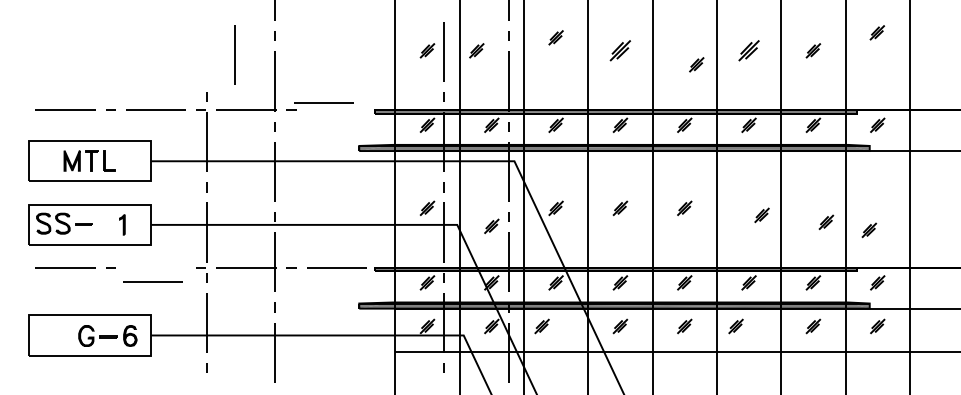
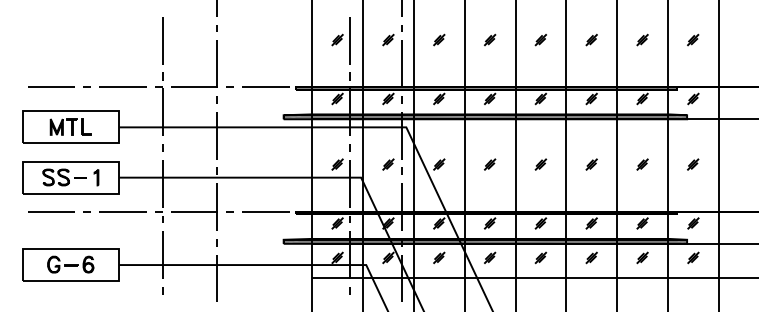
part: (877, 32) -> (693, 39), moved
part: (555, 37) -> (438, 39), moved
part: (476, 50) -> (388, 39), moved
part: (620, 50) -> (490, 39), size x0.71
part: (748, 50) -> (591, 39), size x0.71
line: (234, 54) -> (162, 40), moved
part: (696, 64) -> (540, 39), moved
line: (323, 102) -> (265, 86), moved
part: (761, 215) -> (591, 164), moved
part: (826, 222) -> (642, 164), moved
part: (64, 223) -> (64, 177), moved
part: (491, 226) -> (388, 164), moved
part: (869, 230) -> (693, 164), moved
line: (152, 281) -> (122, 211), moved
part: (541, 326) -> (438, 257), moved
part: (735, 326) -> (591, 257), moved
part: (107, 335) -> (70, 264), moved

